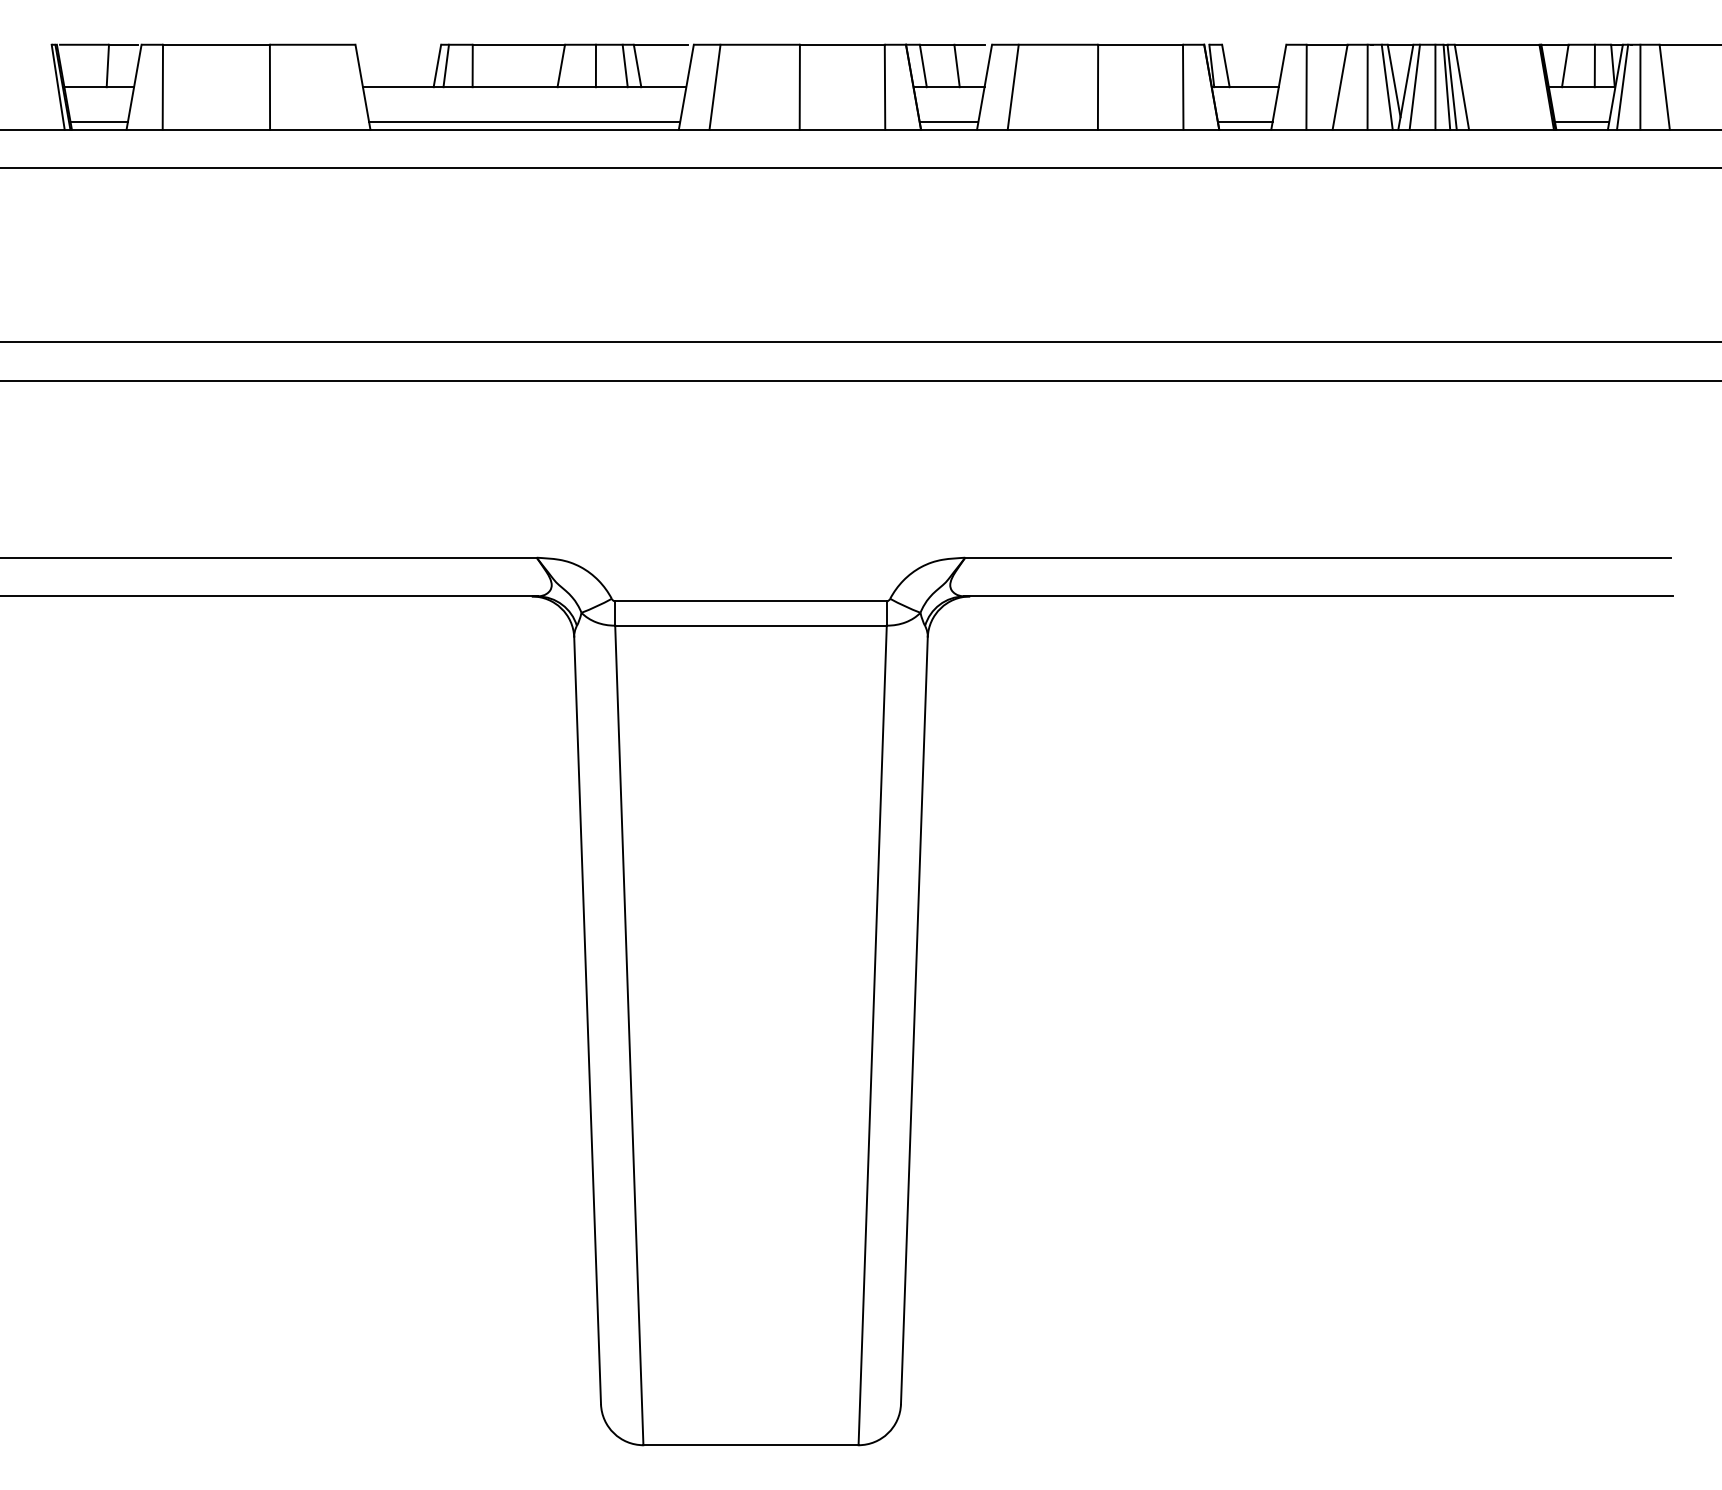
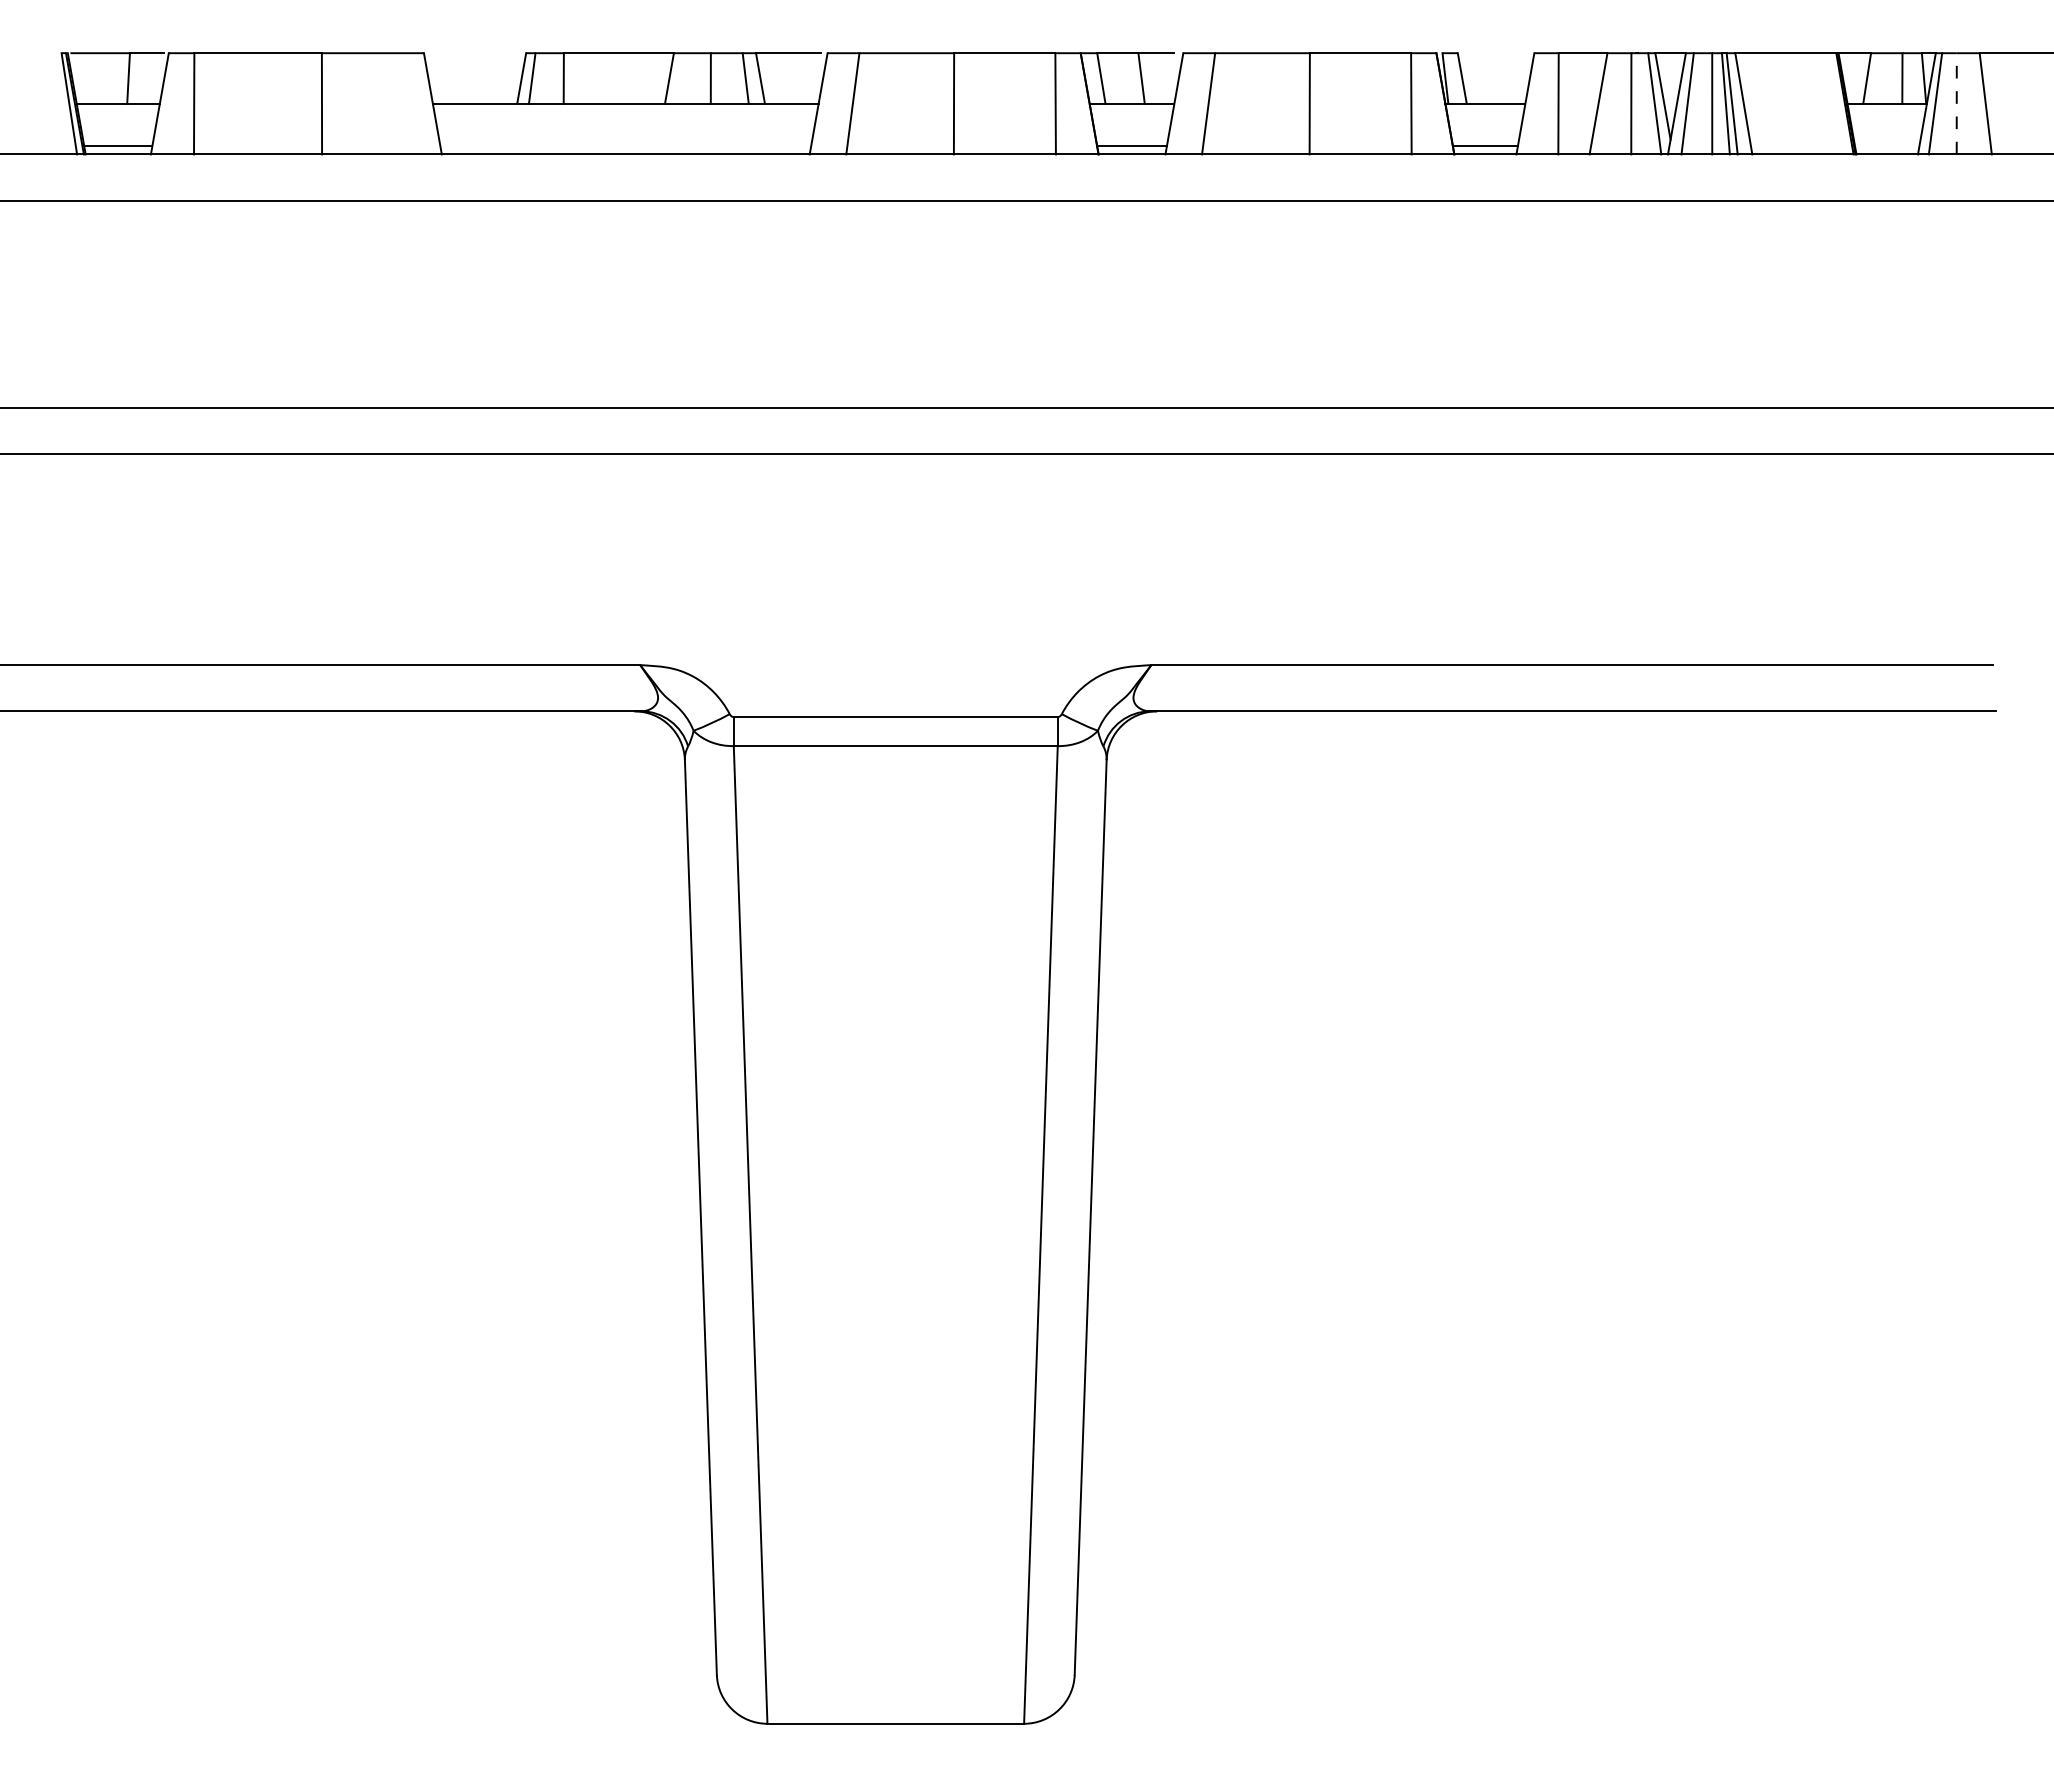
line: (1640, 86) -> (1956, 103), solid -> dashed
line: (524, 122) -> (625, 145), removed
line: (1581, 122) -> (1886, 145), removed

